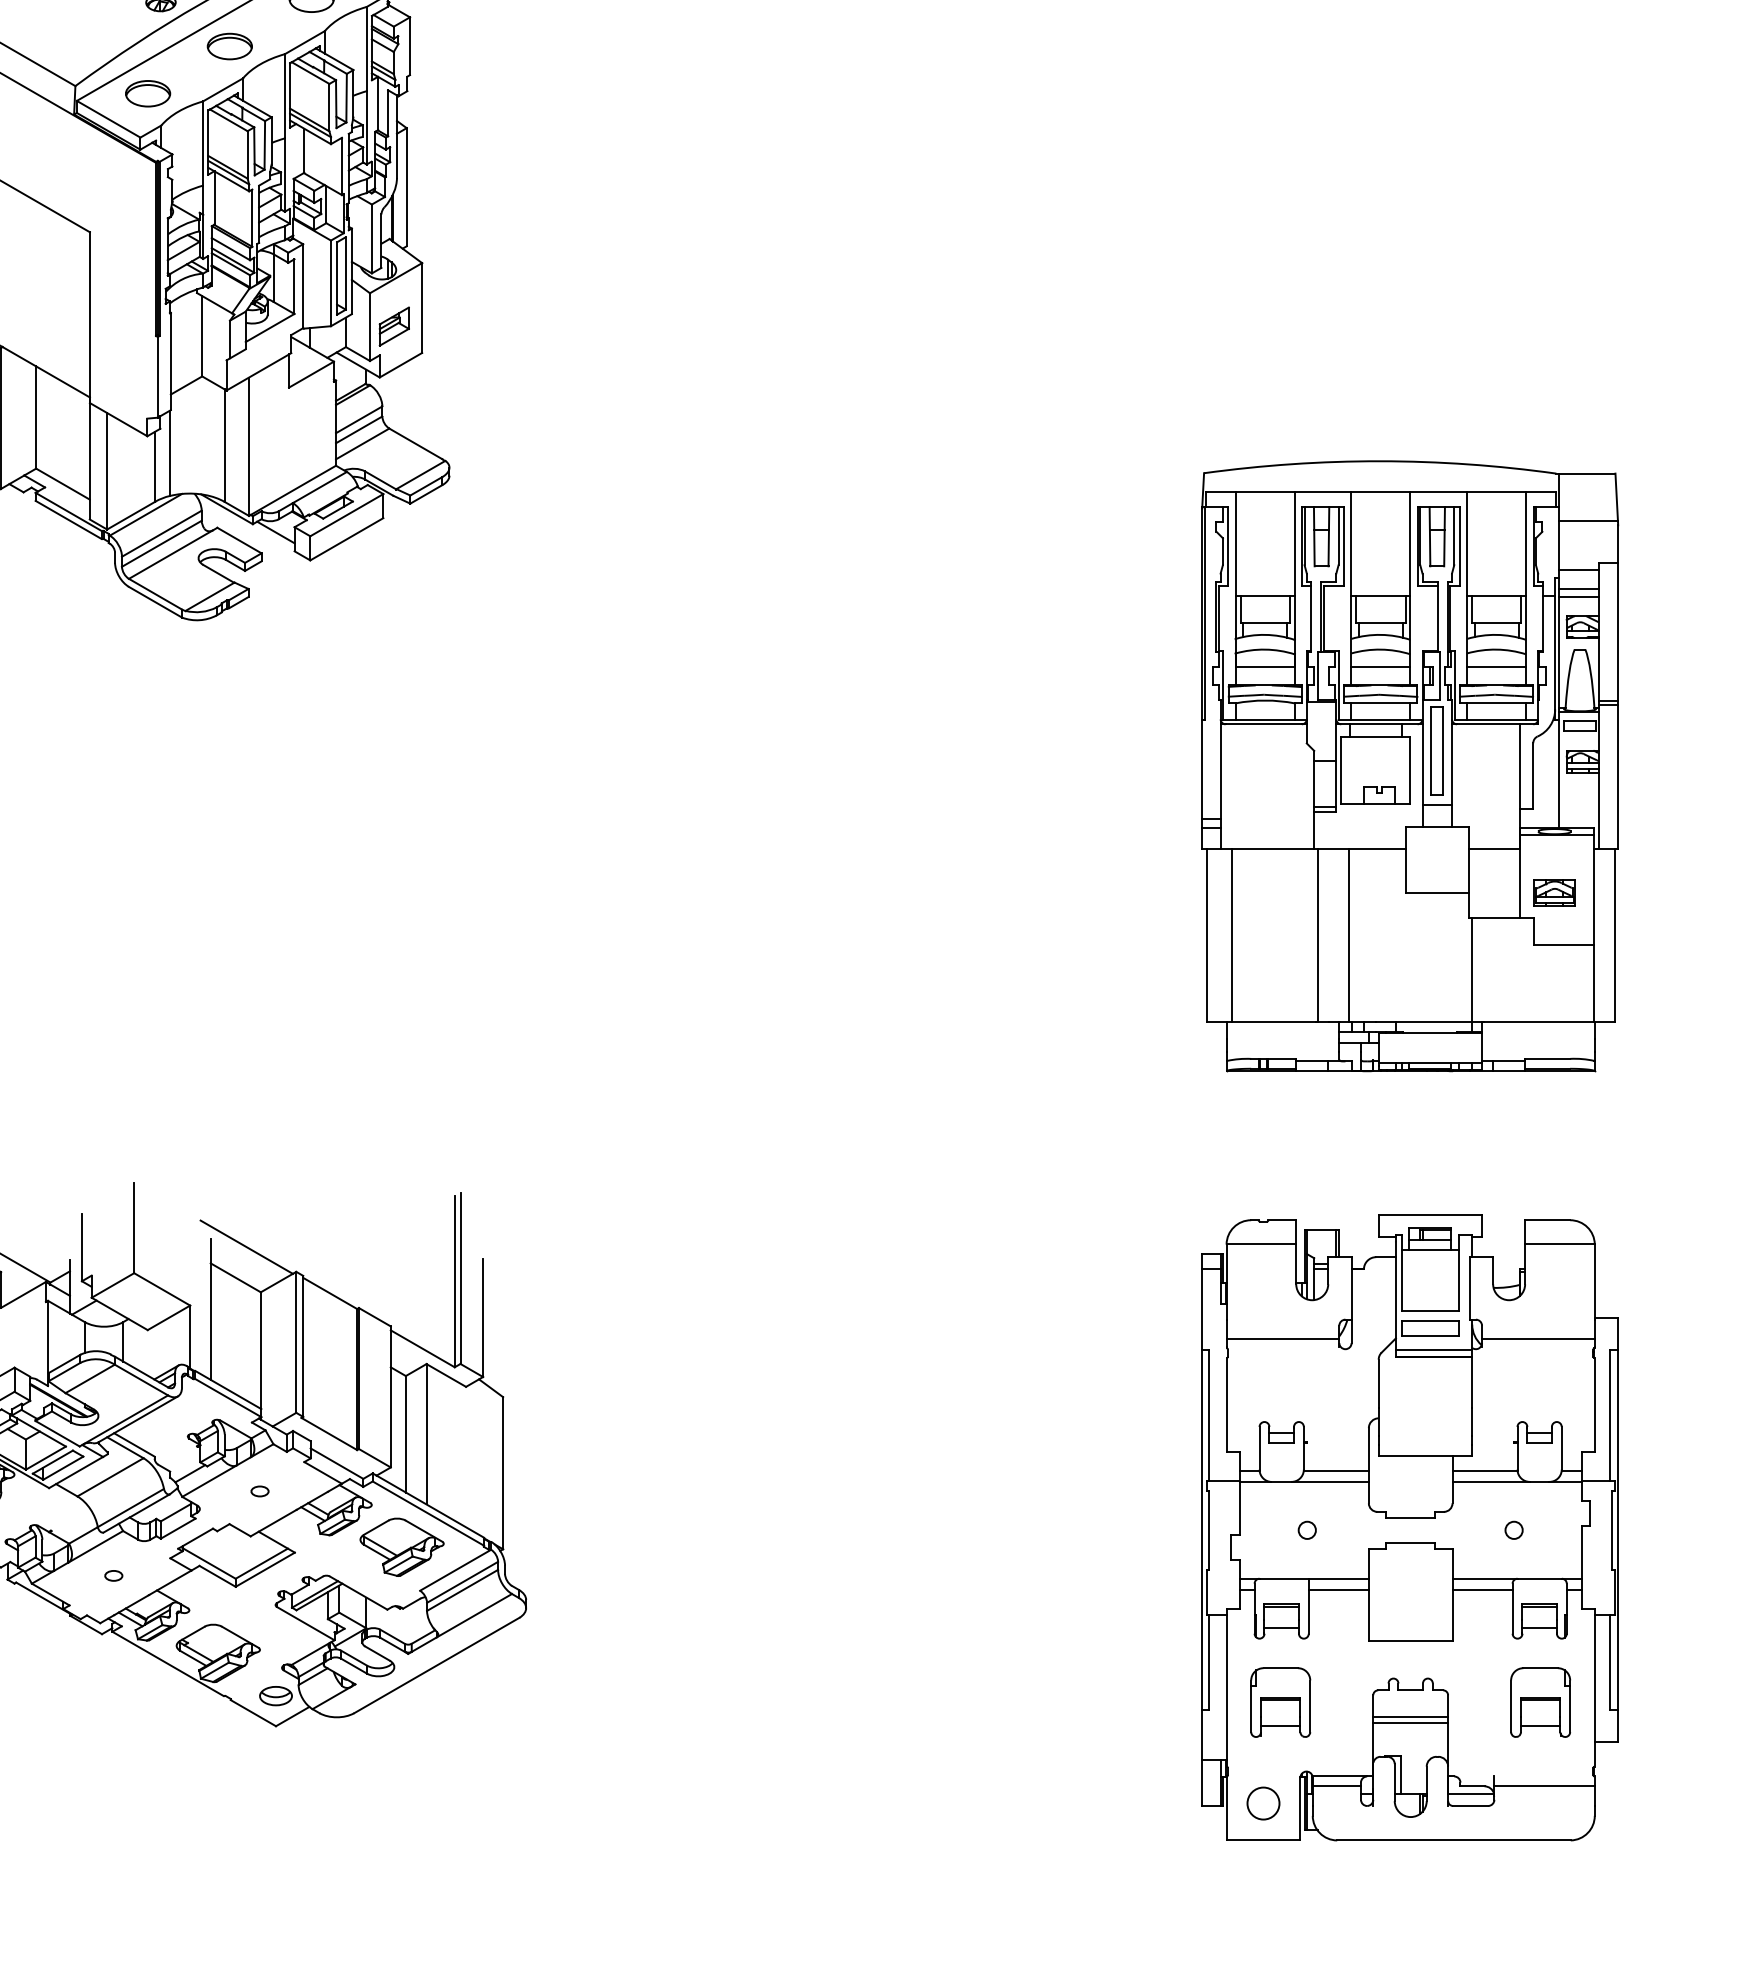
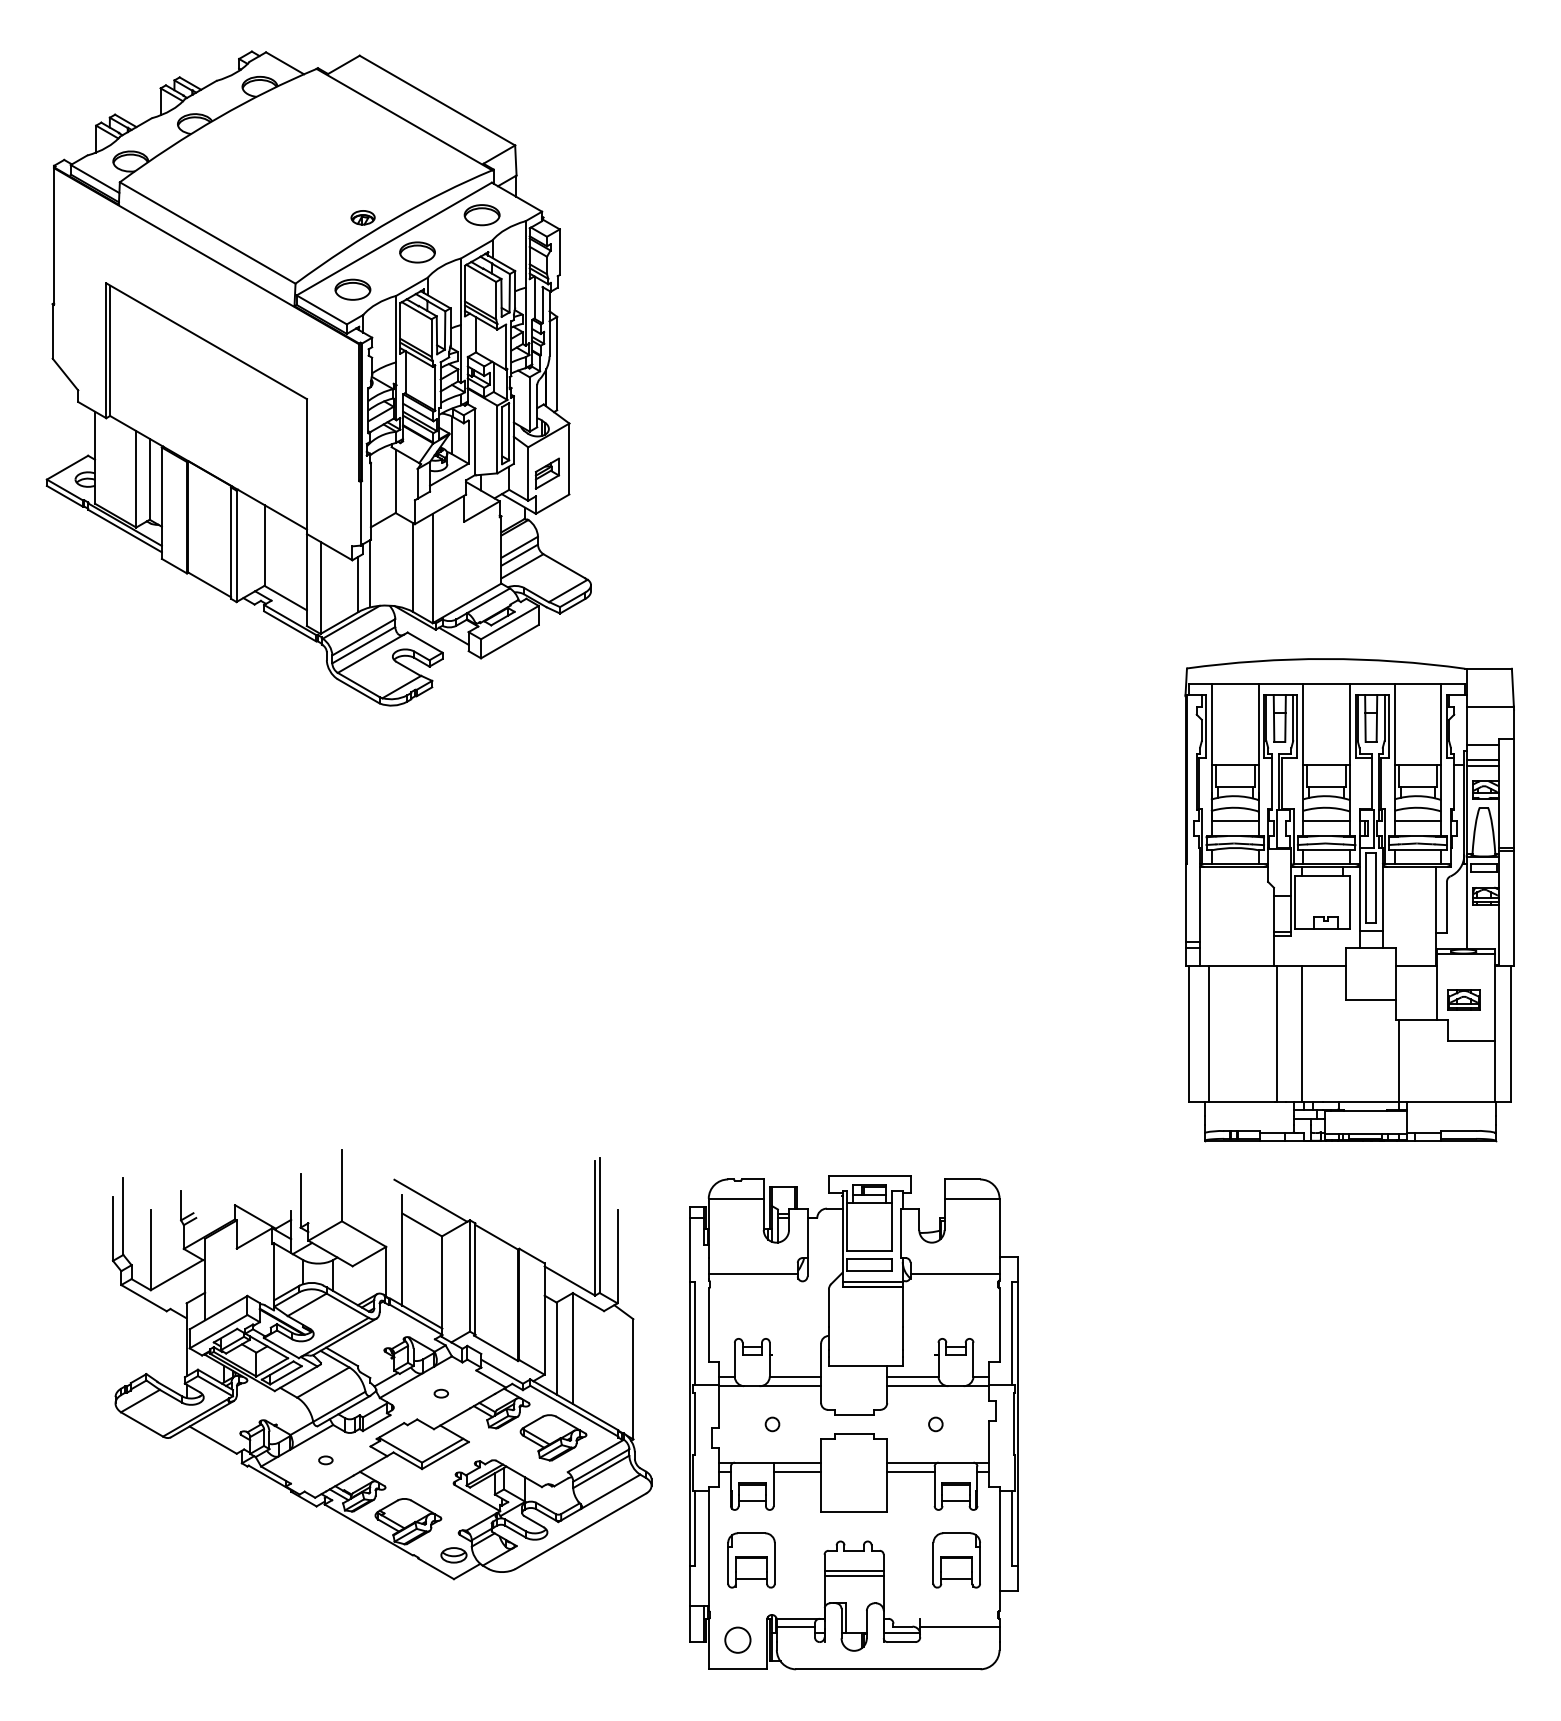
part: (1409, 766) -> (1349, 900), moved
part: (1409, 1527) -> (853, 1422), moved

